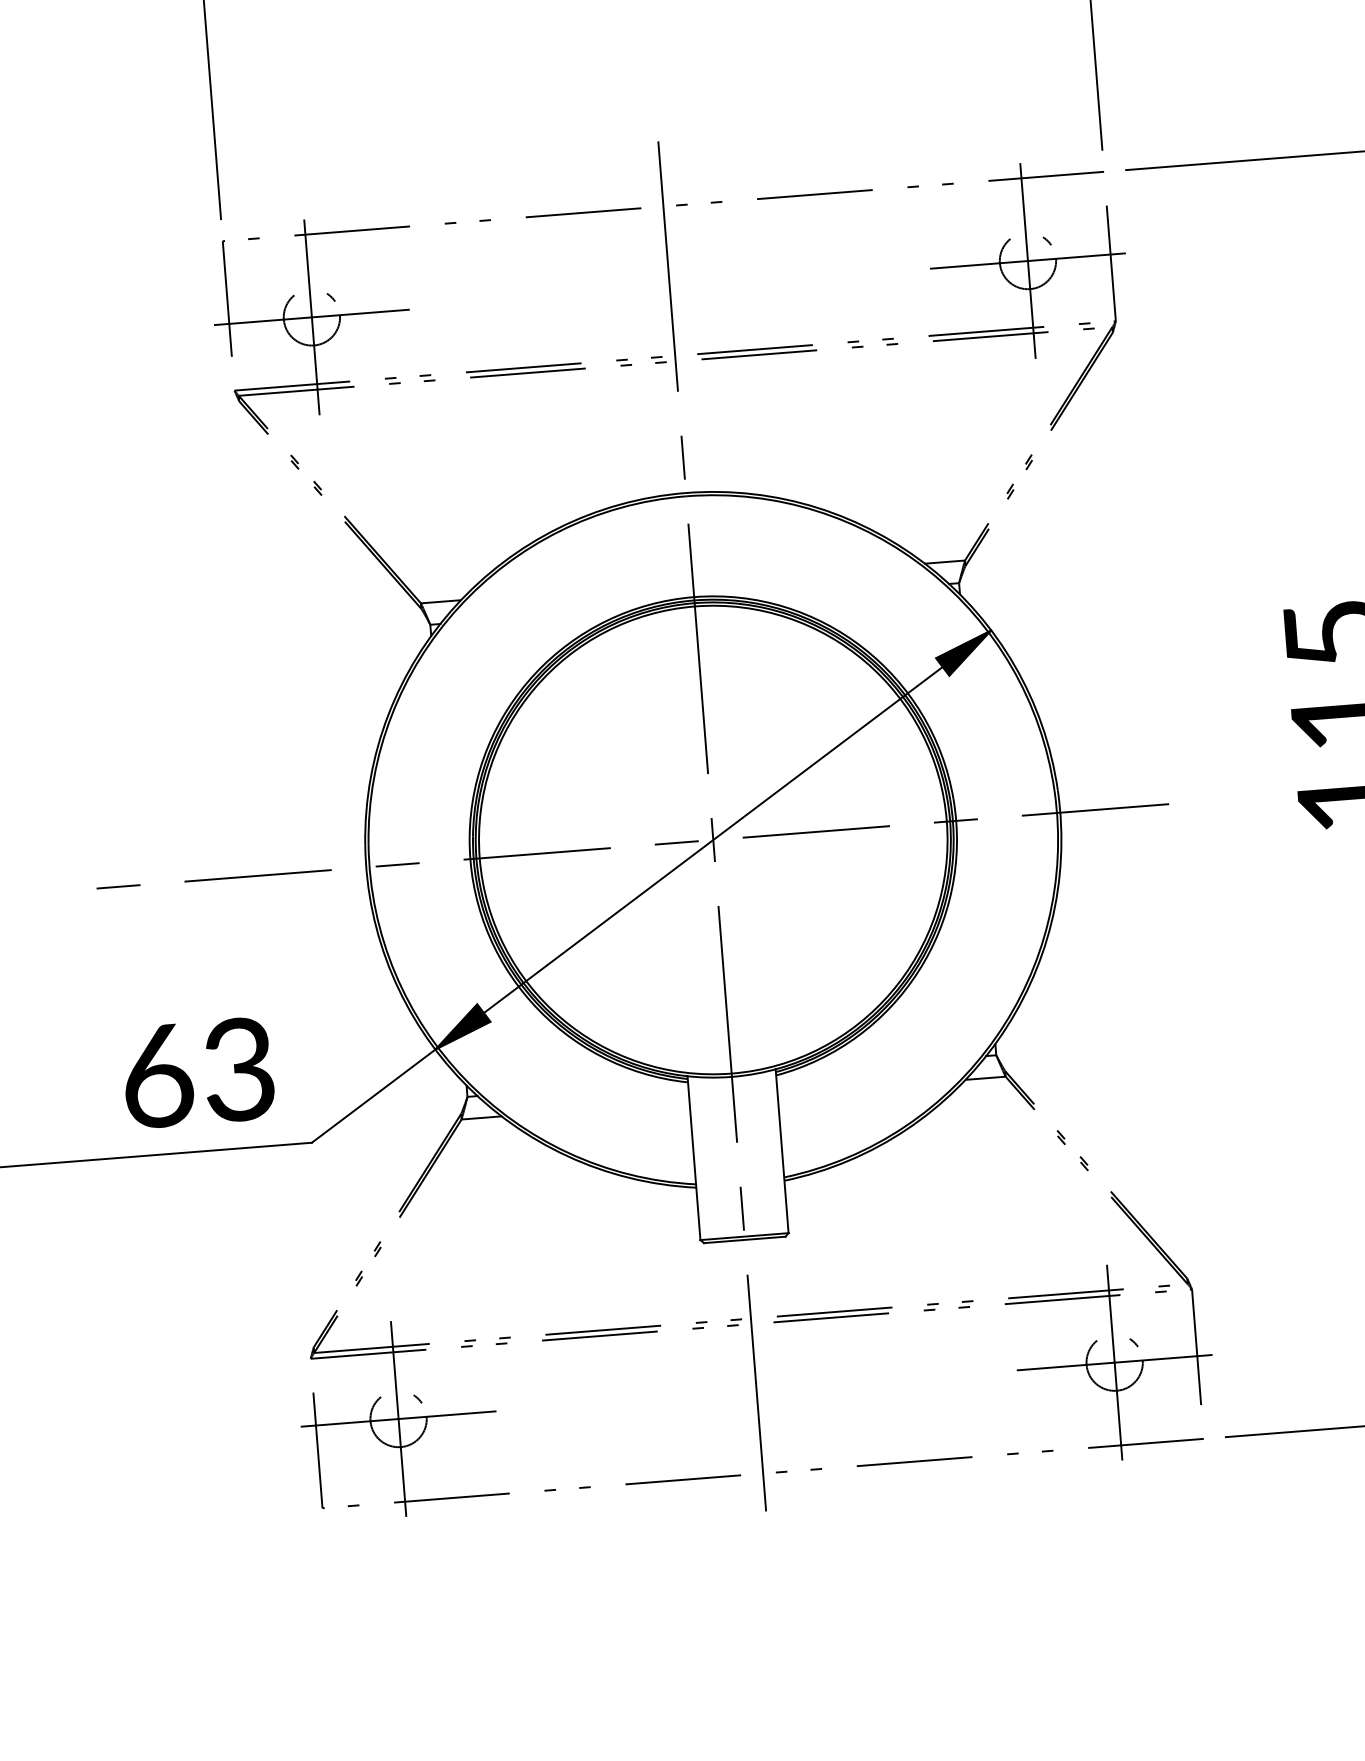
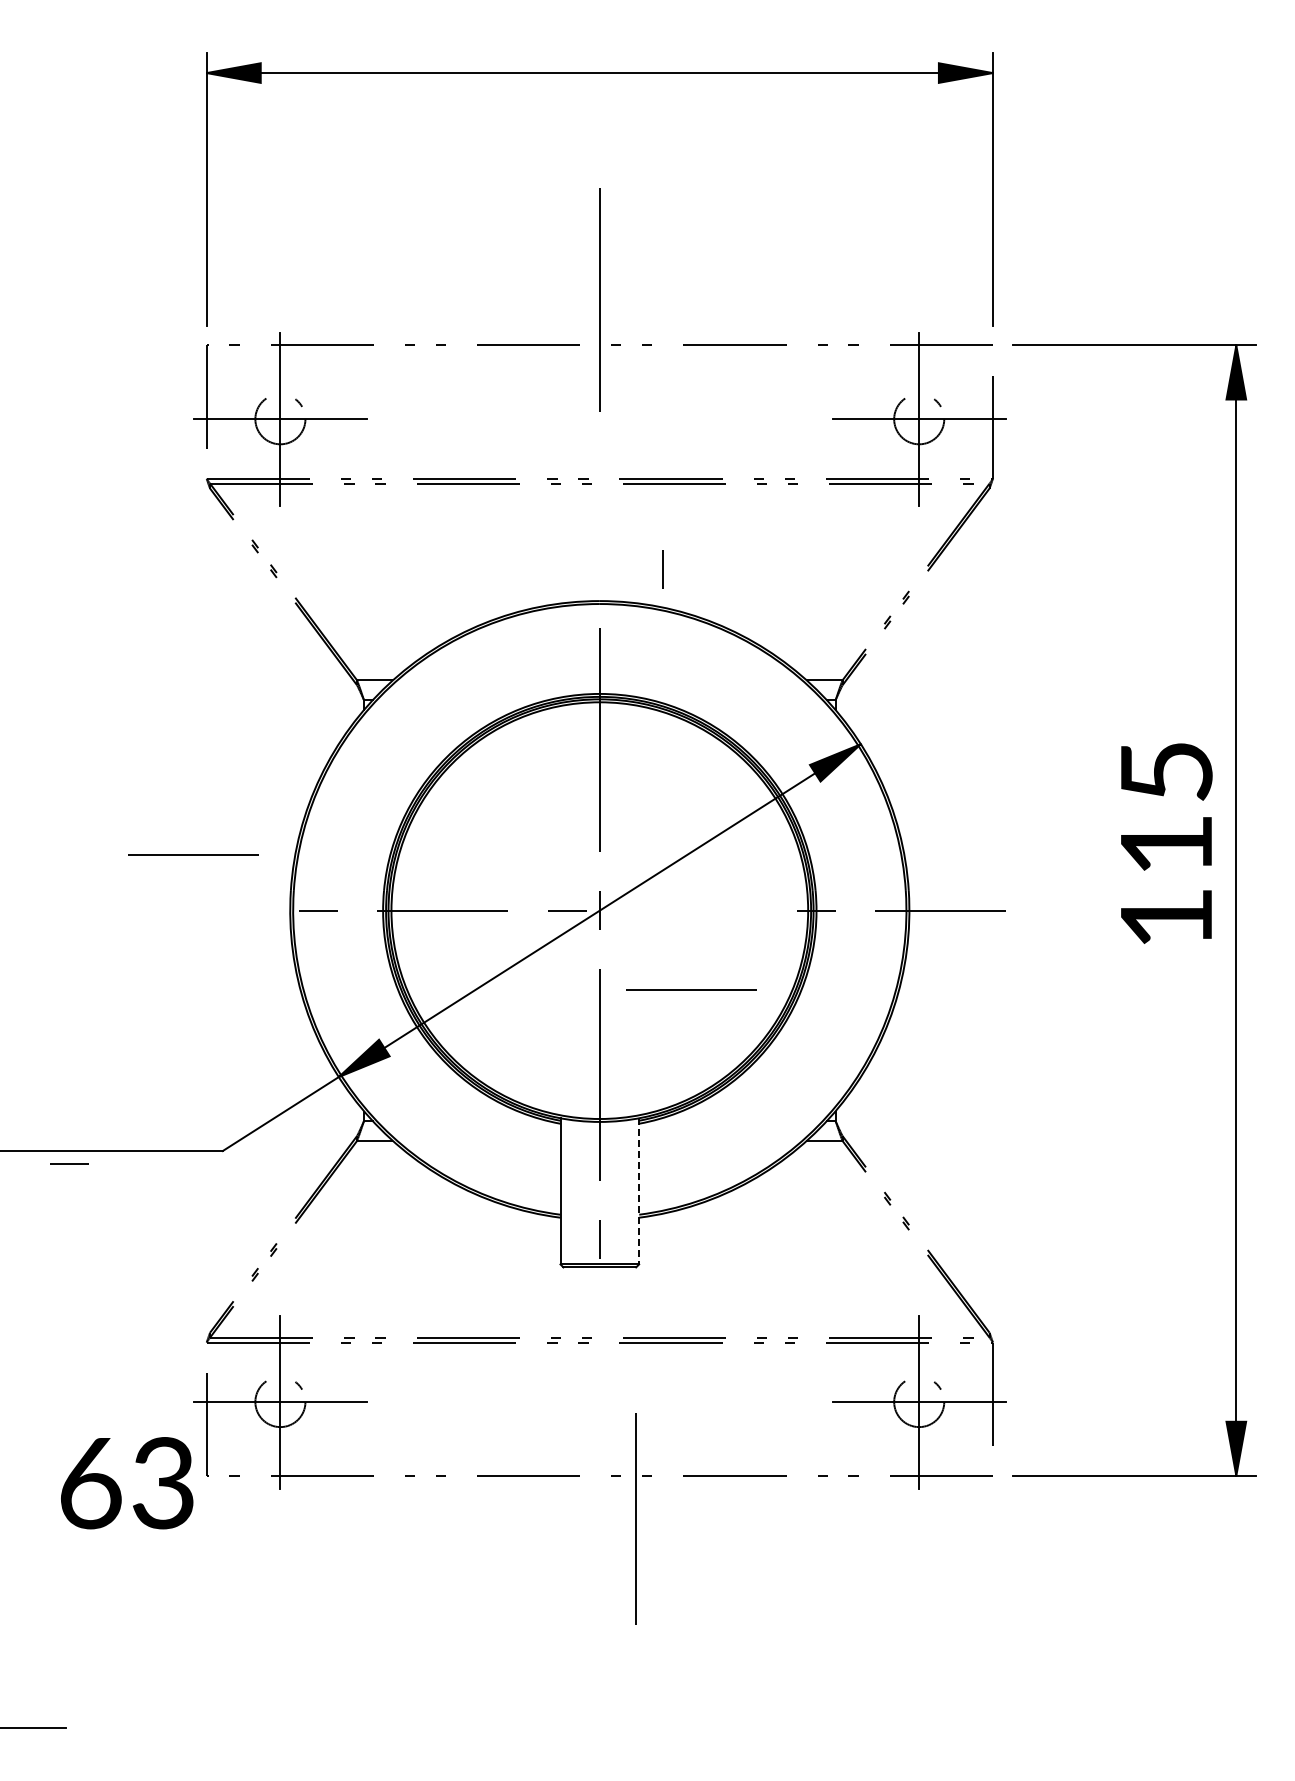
line: (667, 265) -> (599, 299), moved
line: (682, 457) -> (662, 569), moved
line: (816, 831) -> (691, 989), moved
line: (257, 875) -> (193, 854), moved
line: (118, 886) -> (69, 1163), moved
text: (198, 1073) -> (127, 1483), moved
line: (782, 1151) -> (639, 1191), solid -> dashed
line: (756, 1392) -> (635, 1518), moved

